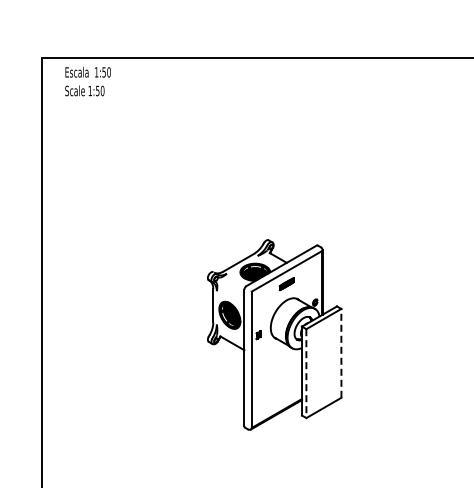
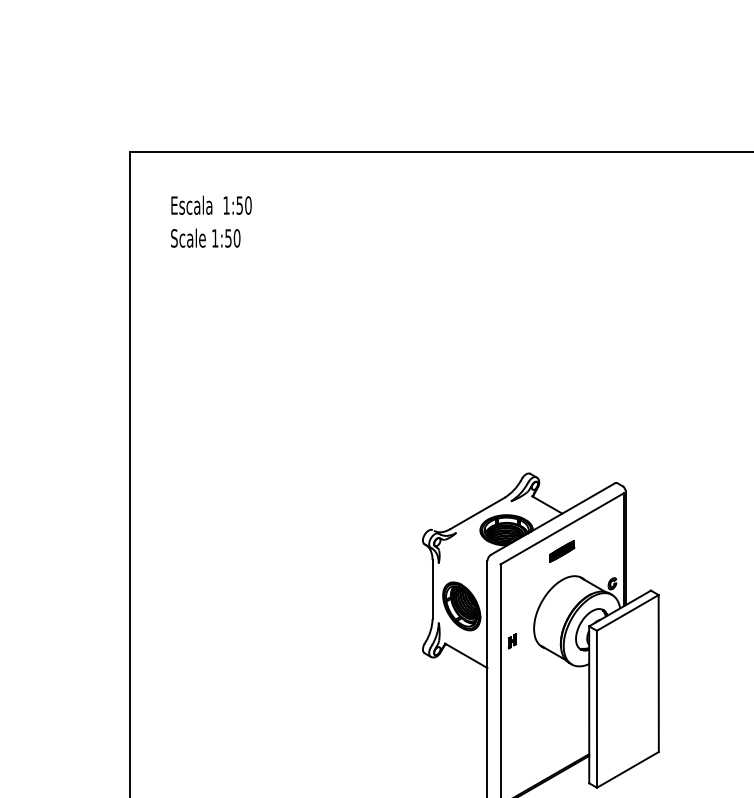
text: (87, 81) -> (210, 221), moved
line: (341, 352) -> (658, 671), dashed -> solid
line: (306, 374) -> (597, 710), dashed -> solid

